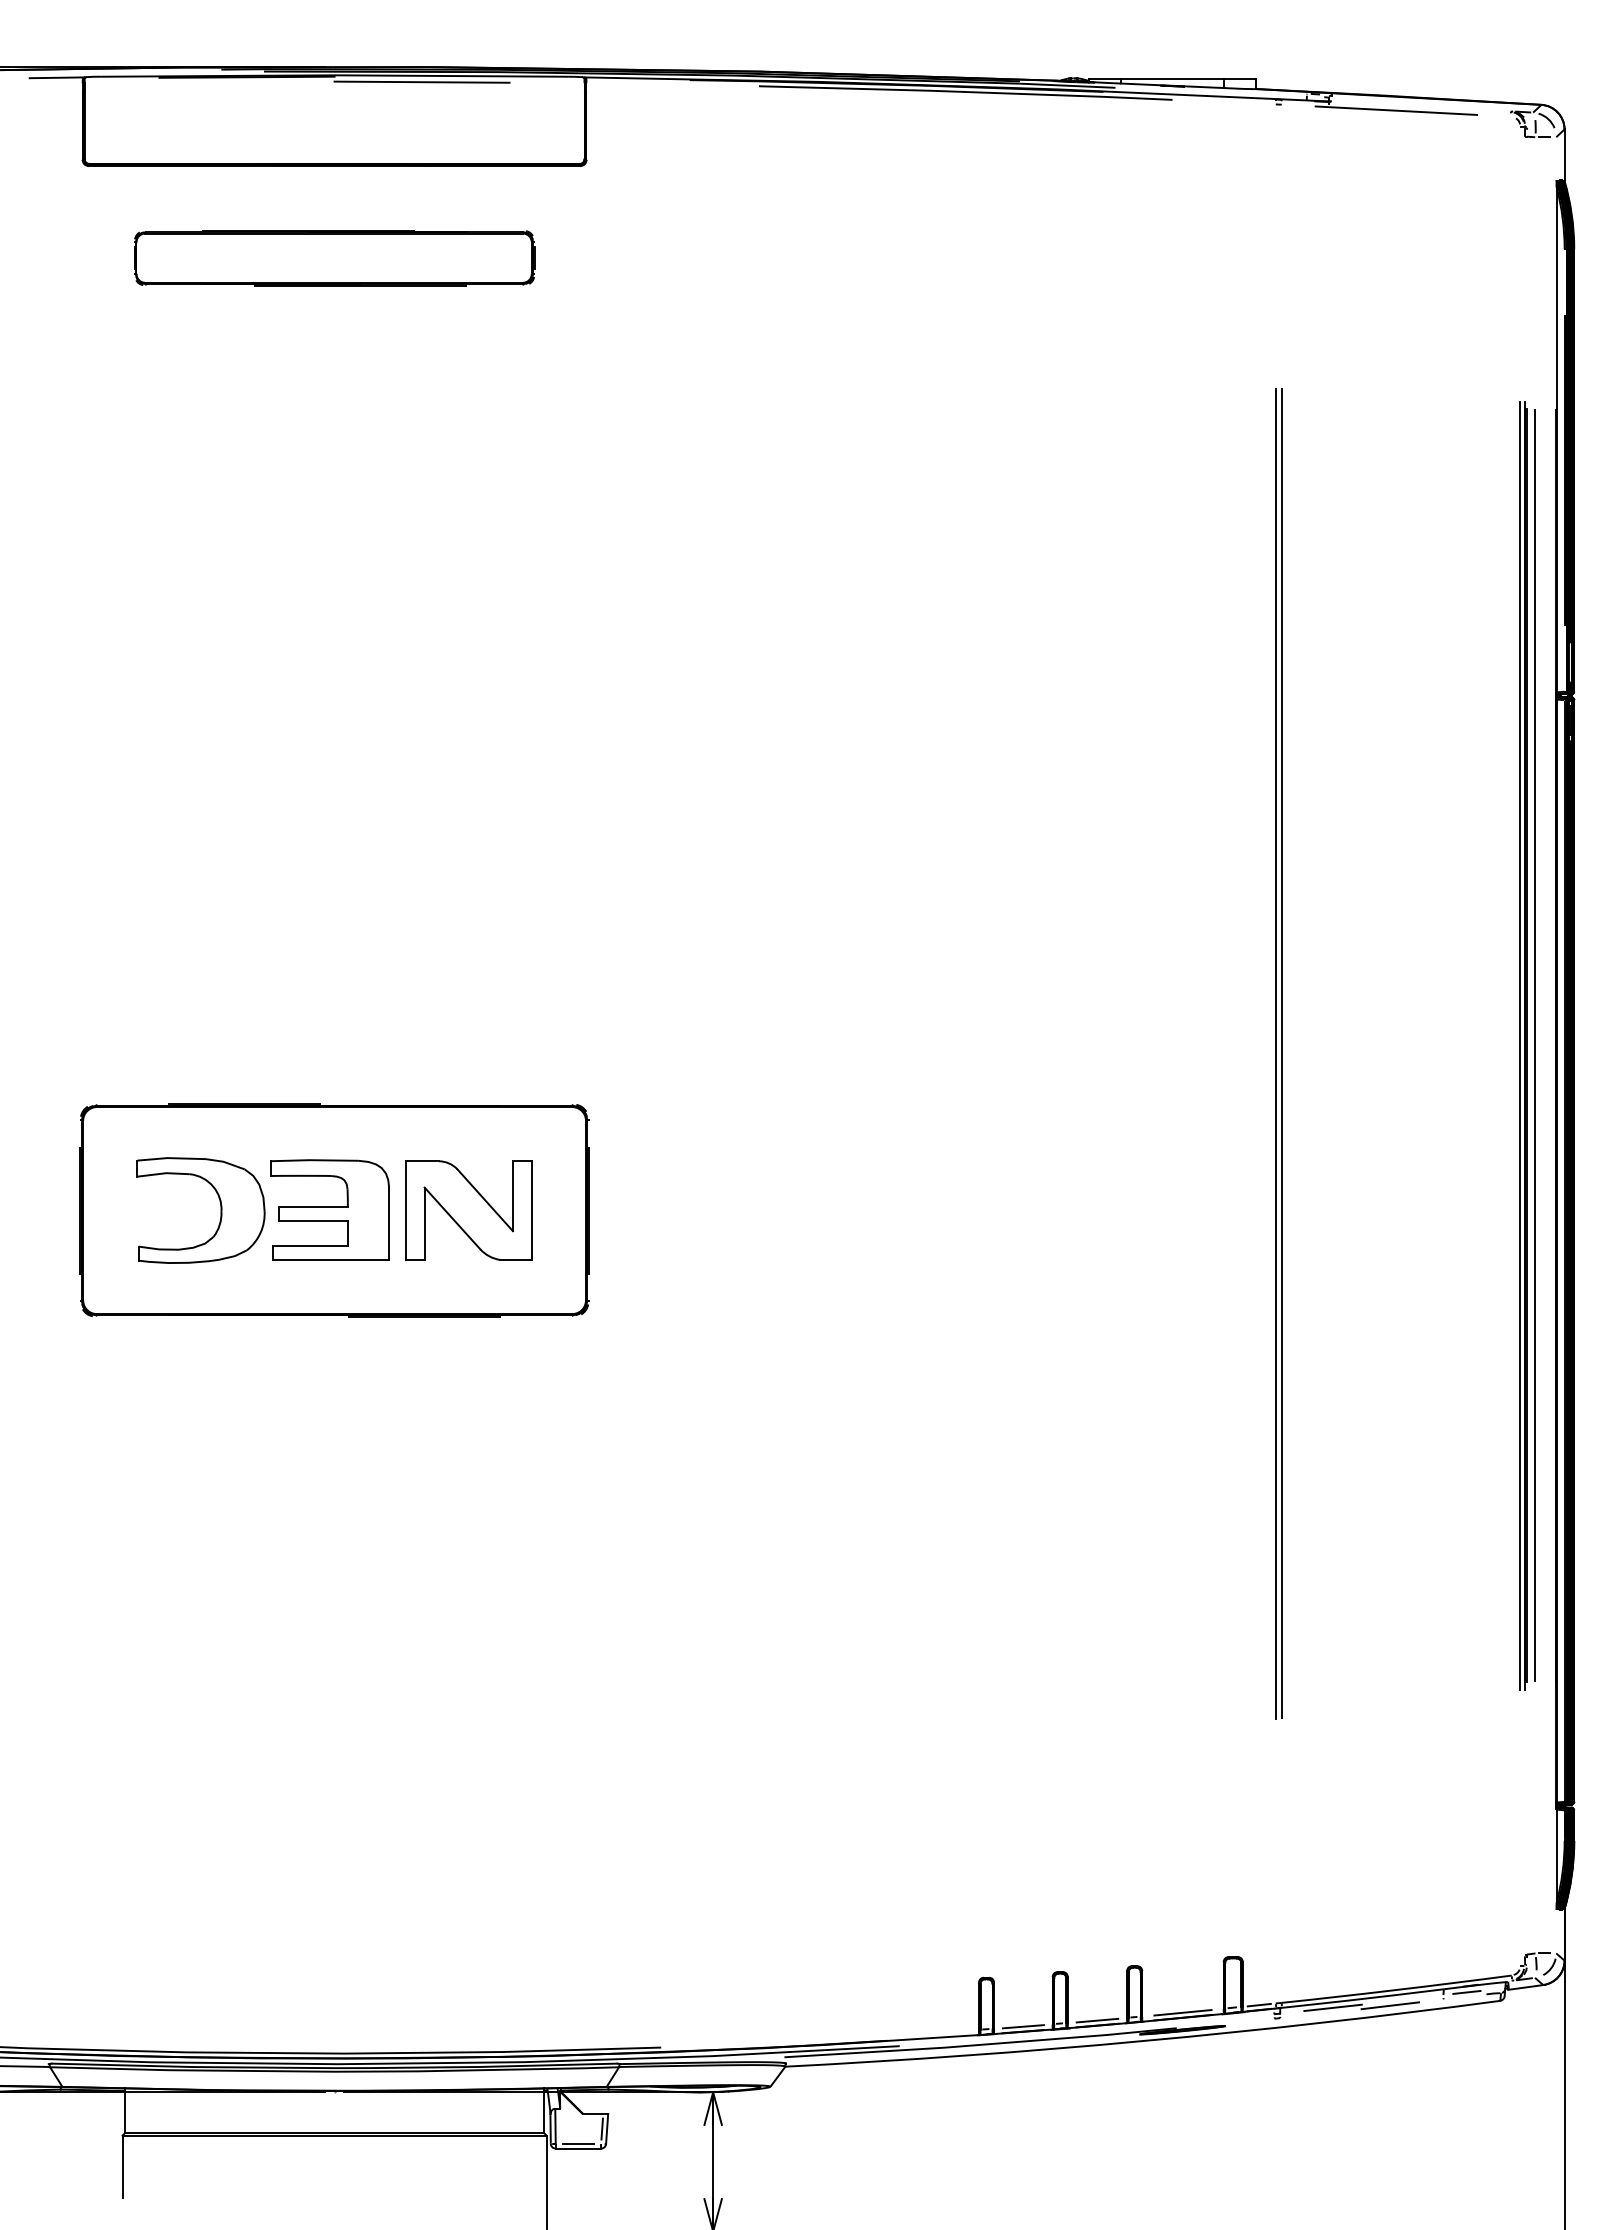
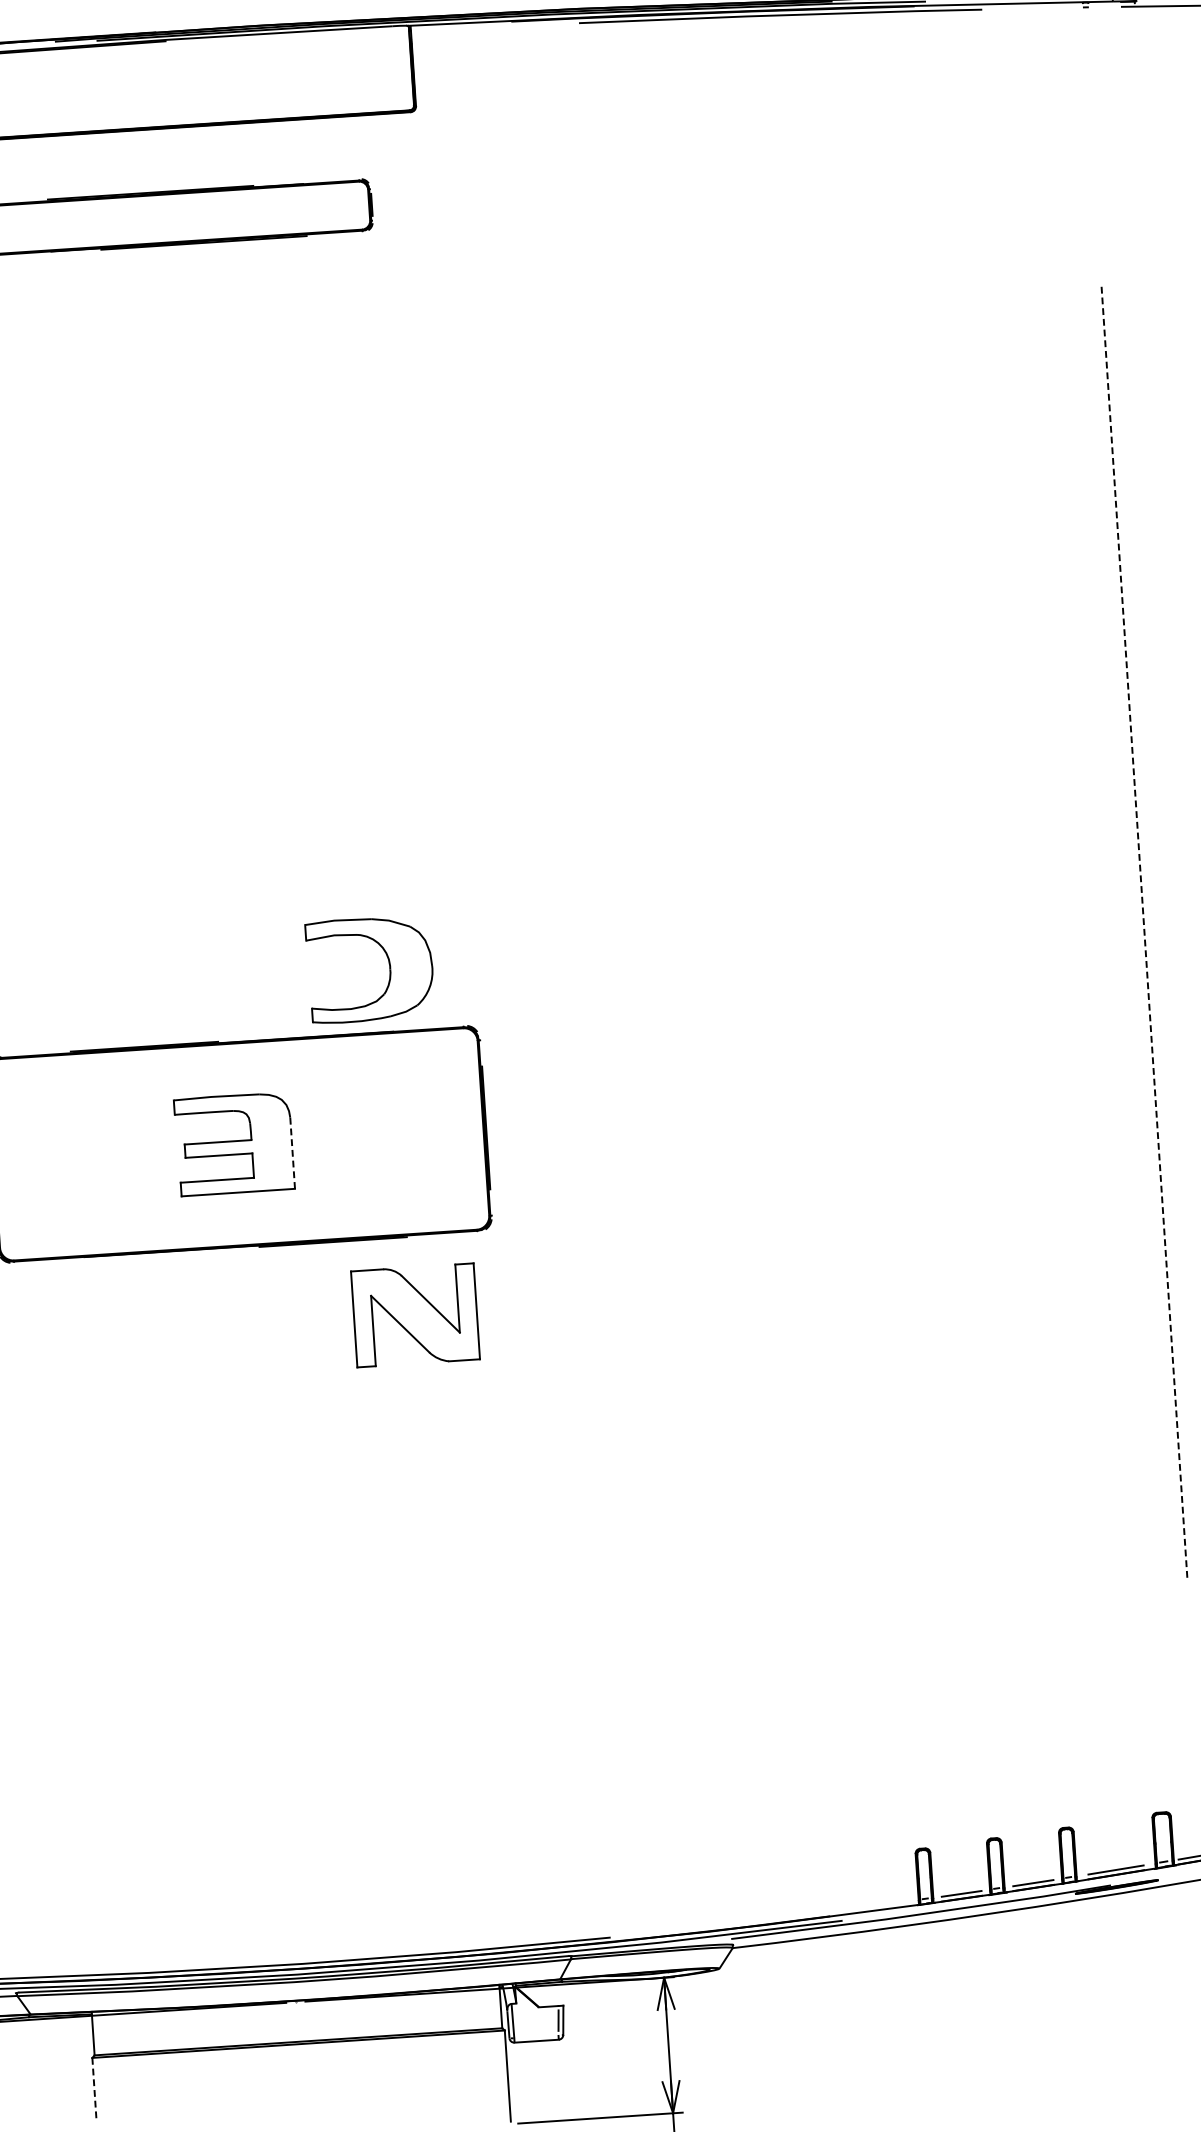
line: (421, 81) -> (250, 40), removed
line: (1275, 1053) -> (1144, 930), solid -> dashed
line: (1281, 1053) -> (1149, 930), removed
part: (220, 1210) -> (389, 968), moved
part: (468, 1210) -> (415, 1315), moved
line: (389, 1223) -> (293, 1153), solid -> dashed
line: (578, 2144) -> (536, 2037), removed
line: (122, 2167) -> (94, 2089), solid -> dashed

